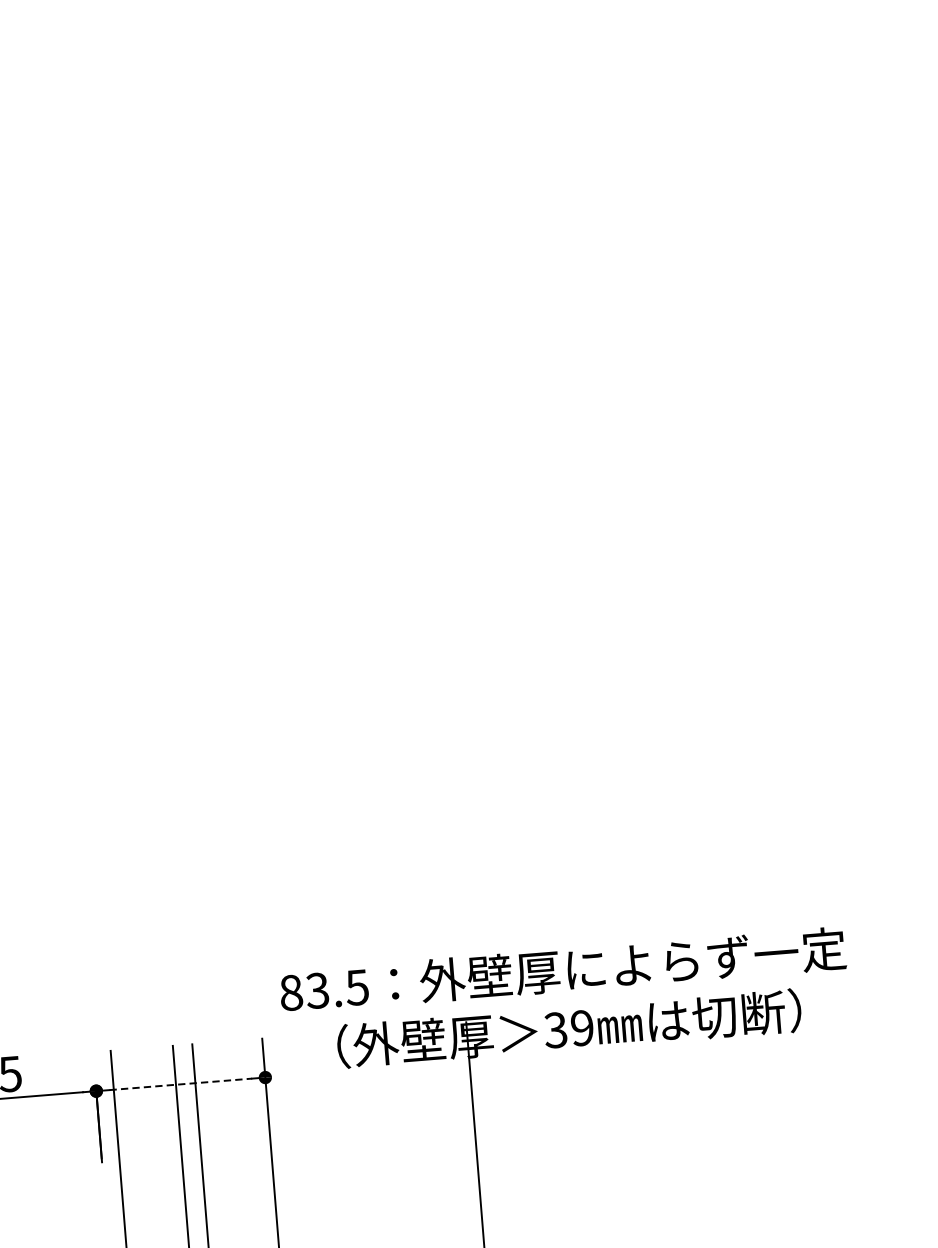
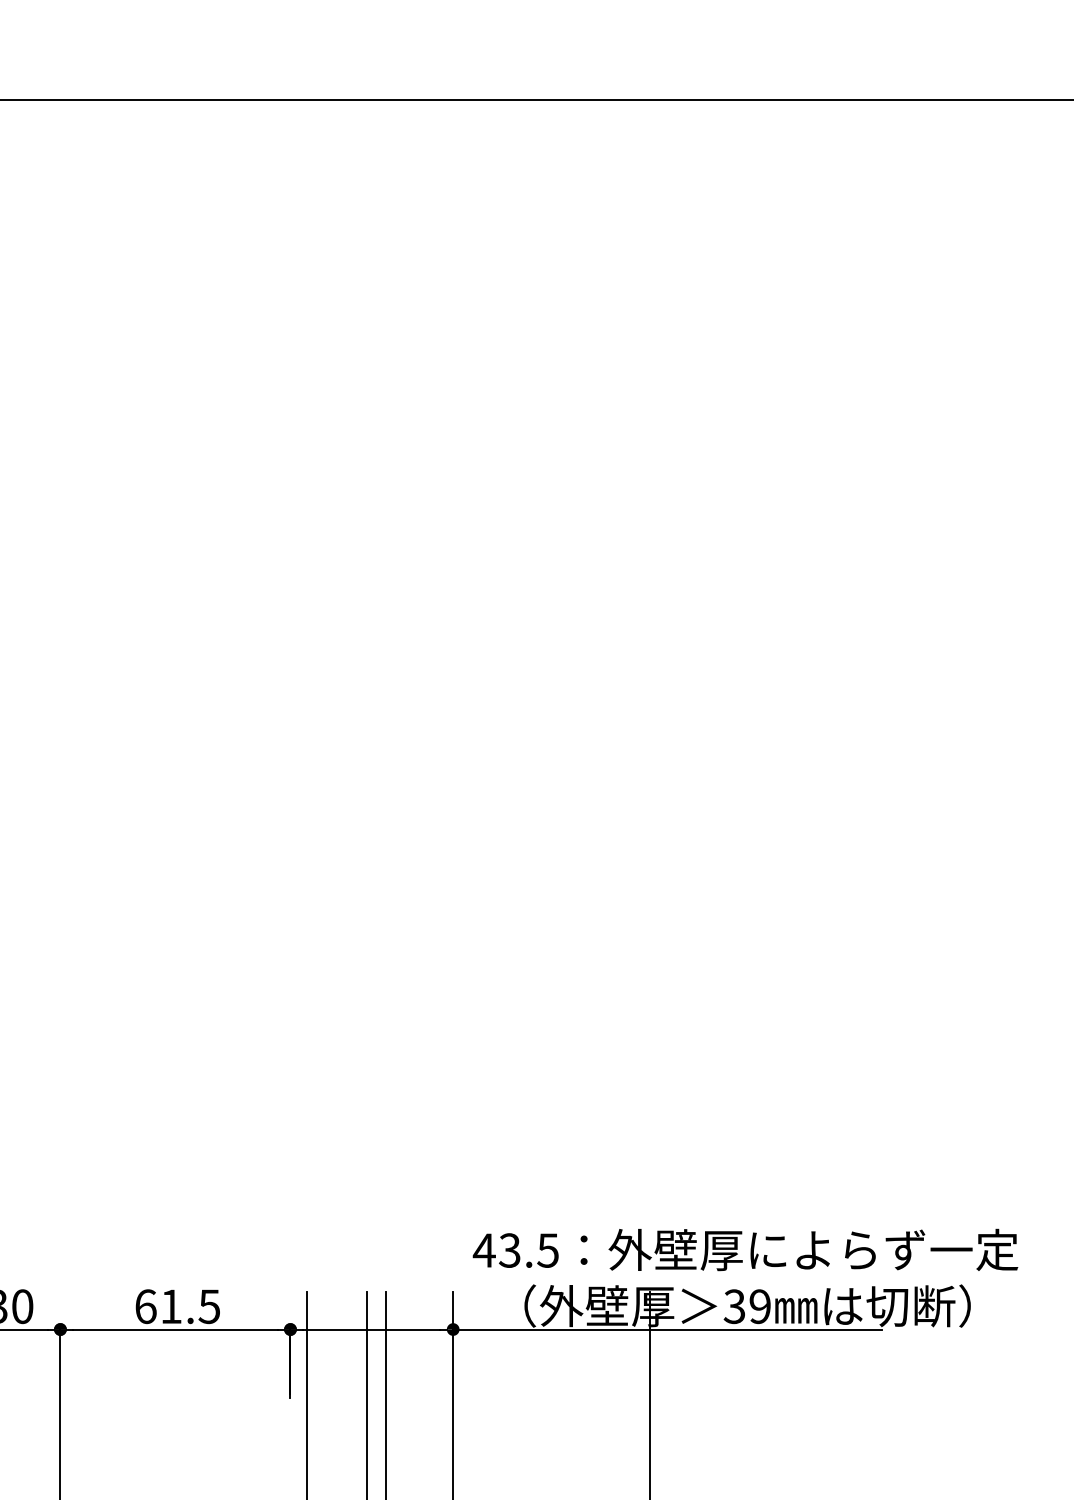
text: (290, 992) -> (483, 1250), 83.5 -> 43.5
line: (487, 1059) -> (667, 1329), added
line: (180, 1084) -> (371, 1329), dashed -> solid

